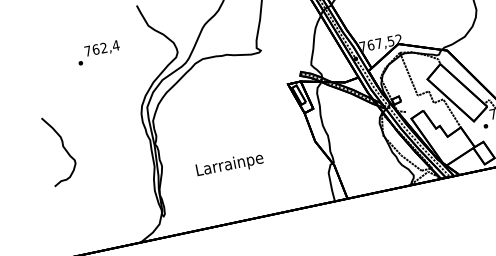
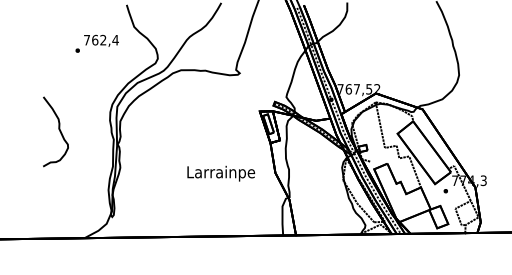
text: (97, 52) -> (96, 43), moved
curve: (62, 147) -> (58, 129), moved
text: (230, 165) -> (221, 173), moved

